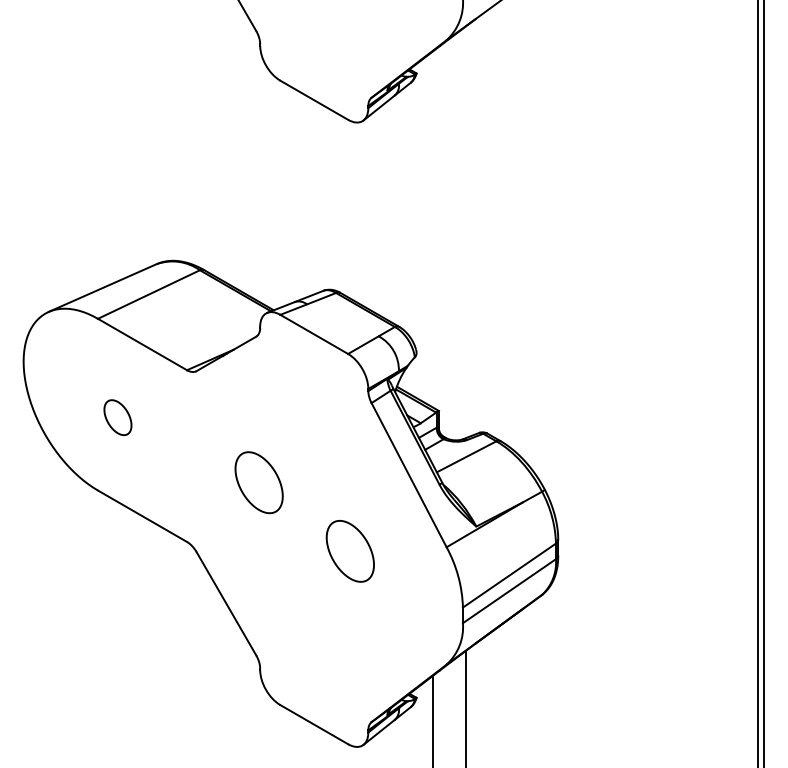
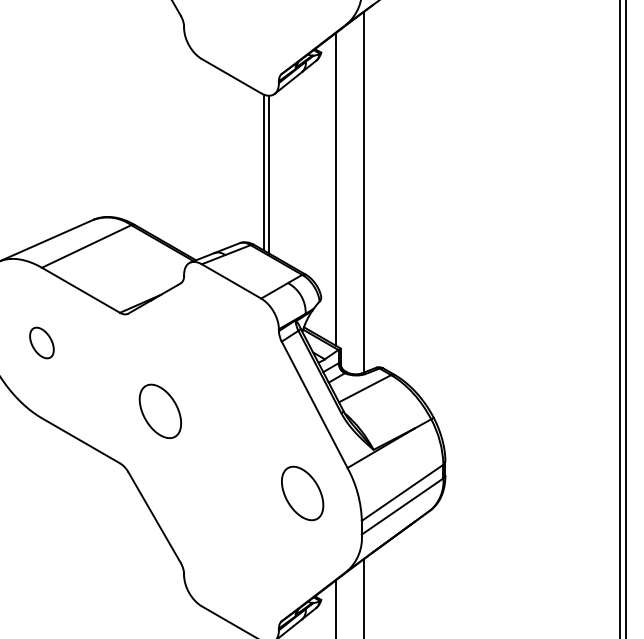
line: (350, 209) -> (263, 171), added
line: (357, 212) -> (269, 174), added
line: (433, 229) -> (336, 189), added
line: (465, 232) -> (364, 192), added
part: (117, 417) -> (41, 342), moved
part: (258, 482) -> (159, 411), moved
part: (349, 551) -> (301, 493), moved

